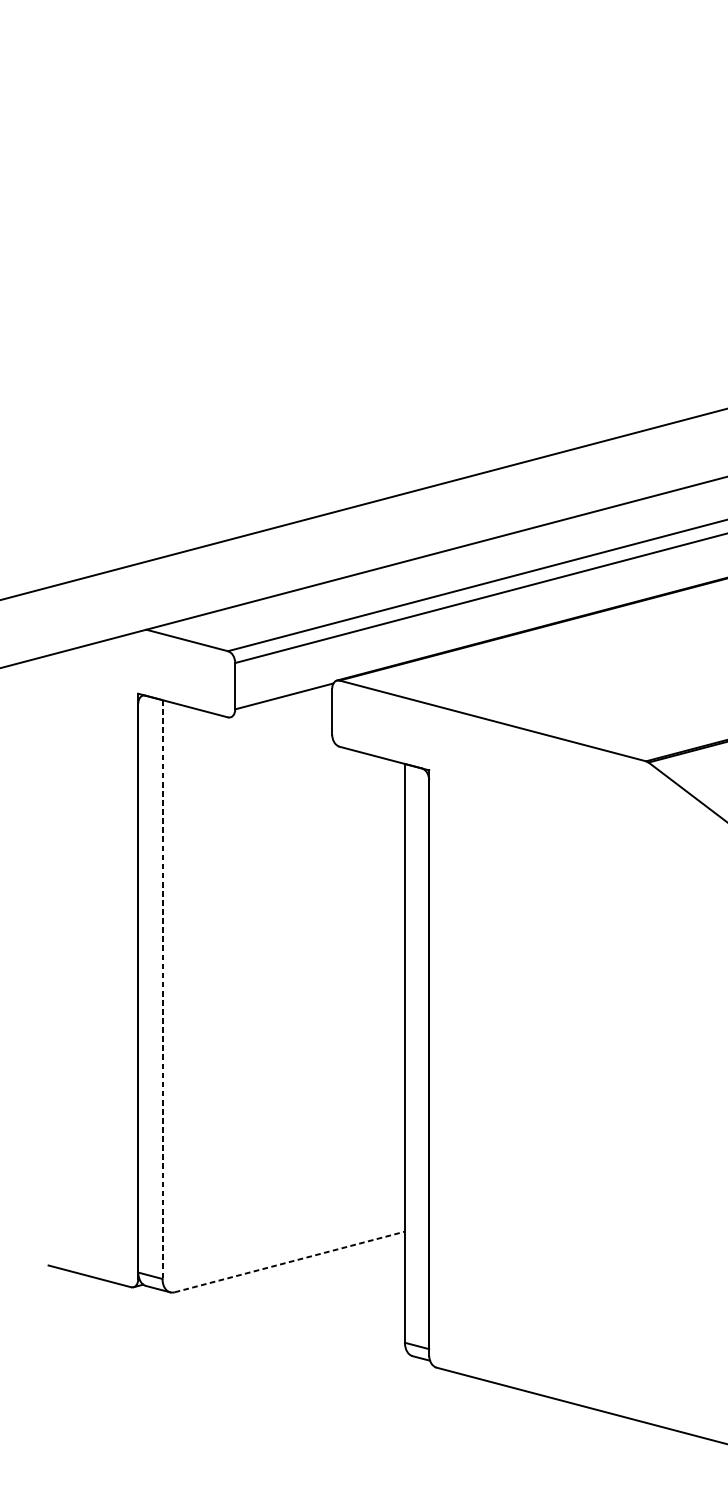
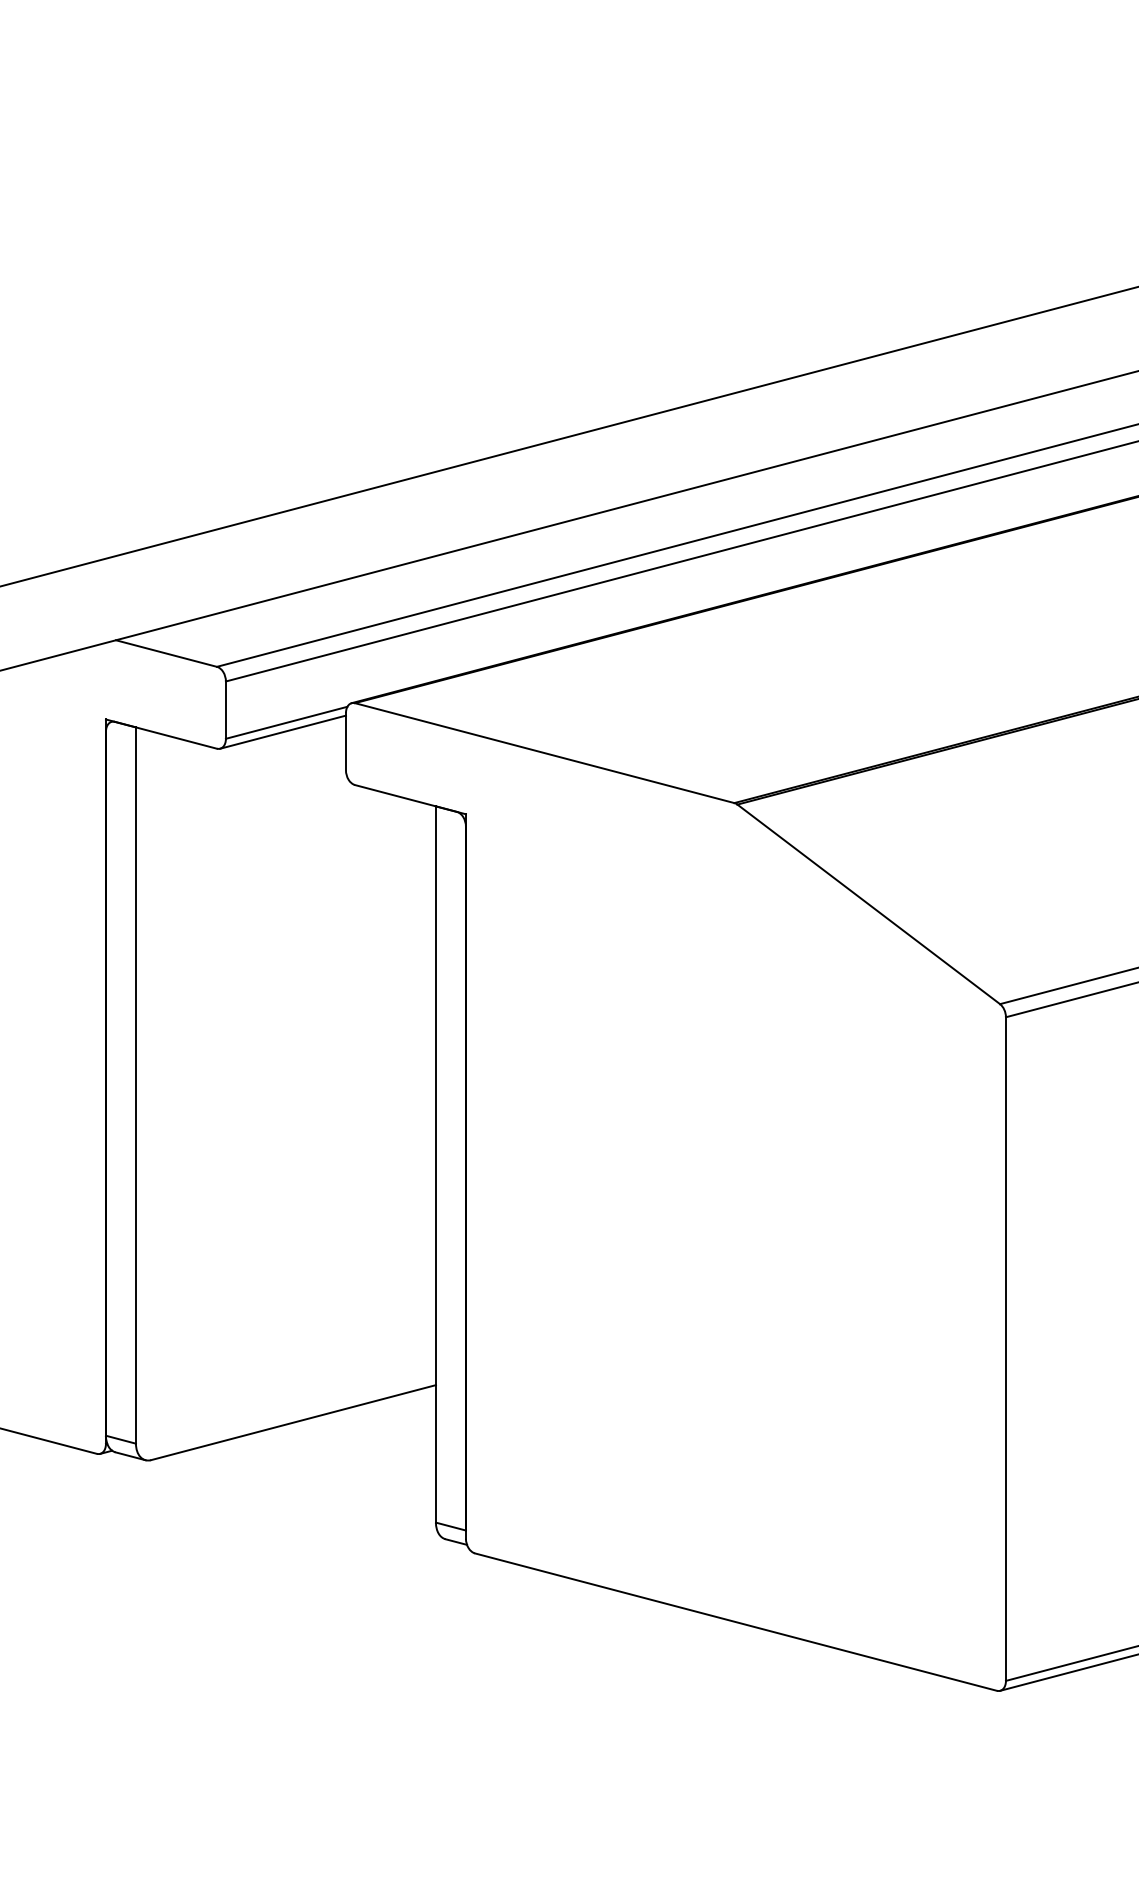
line: (280, 703) -> (282, 731), added
line: (162, 990) -> (135, 1086), dashed -> solid
line: (289, 1261) -> (293, 1422), dashed -> solid

